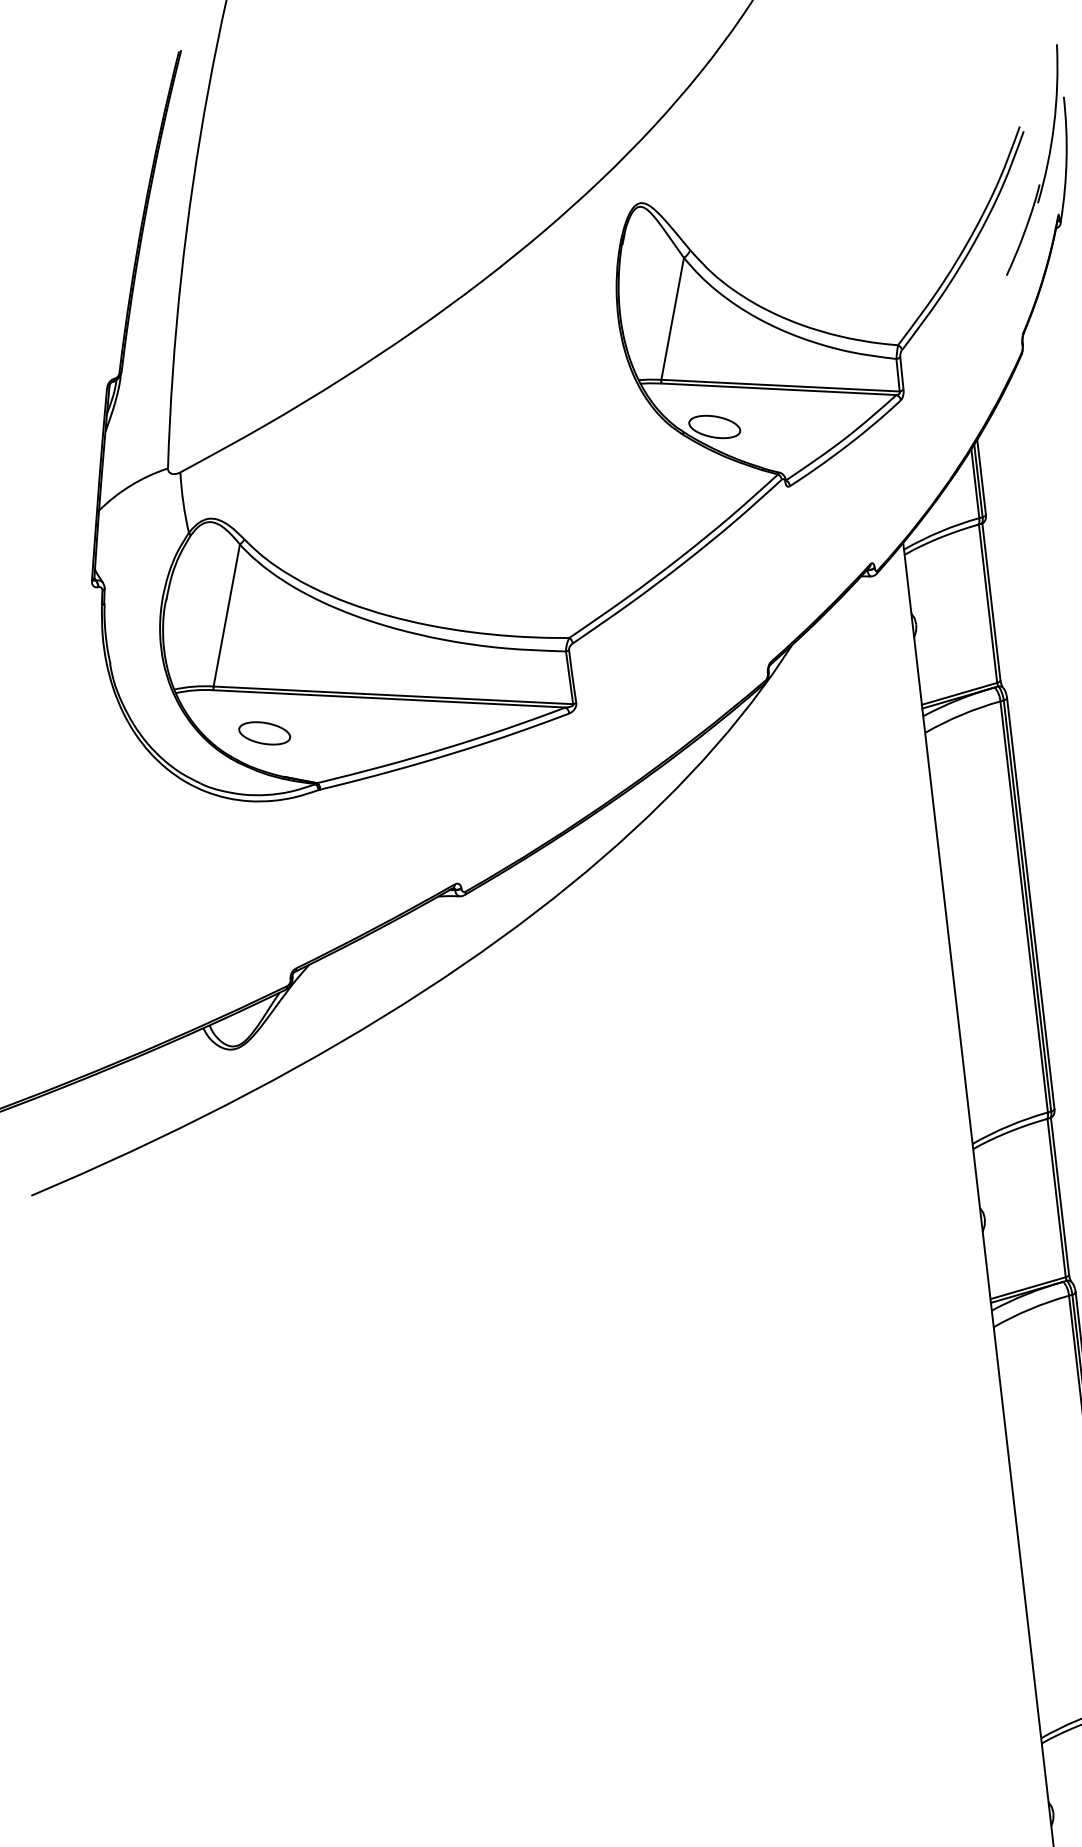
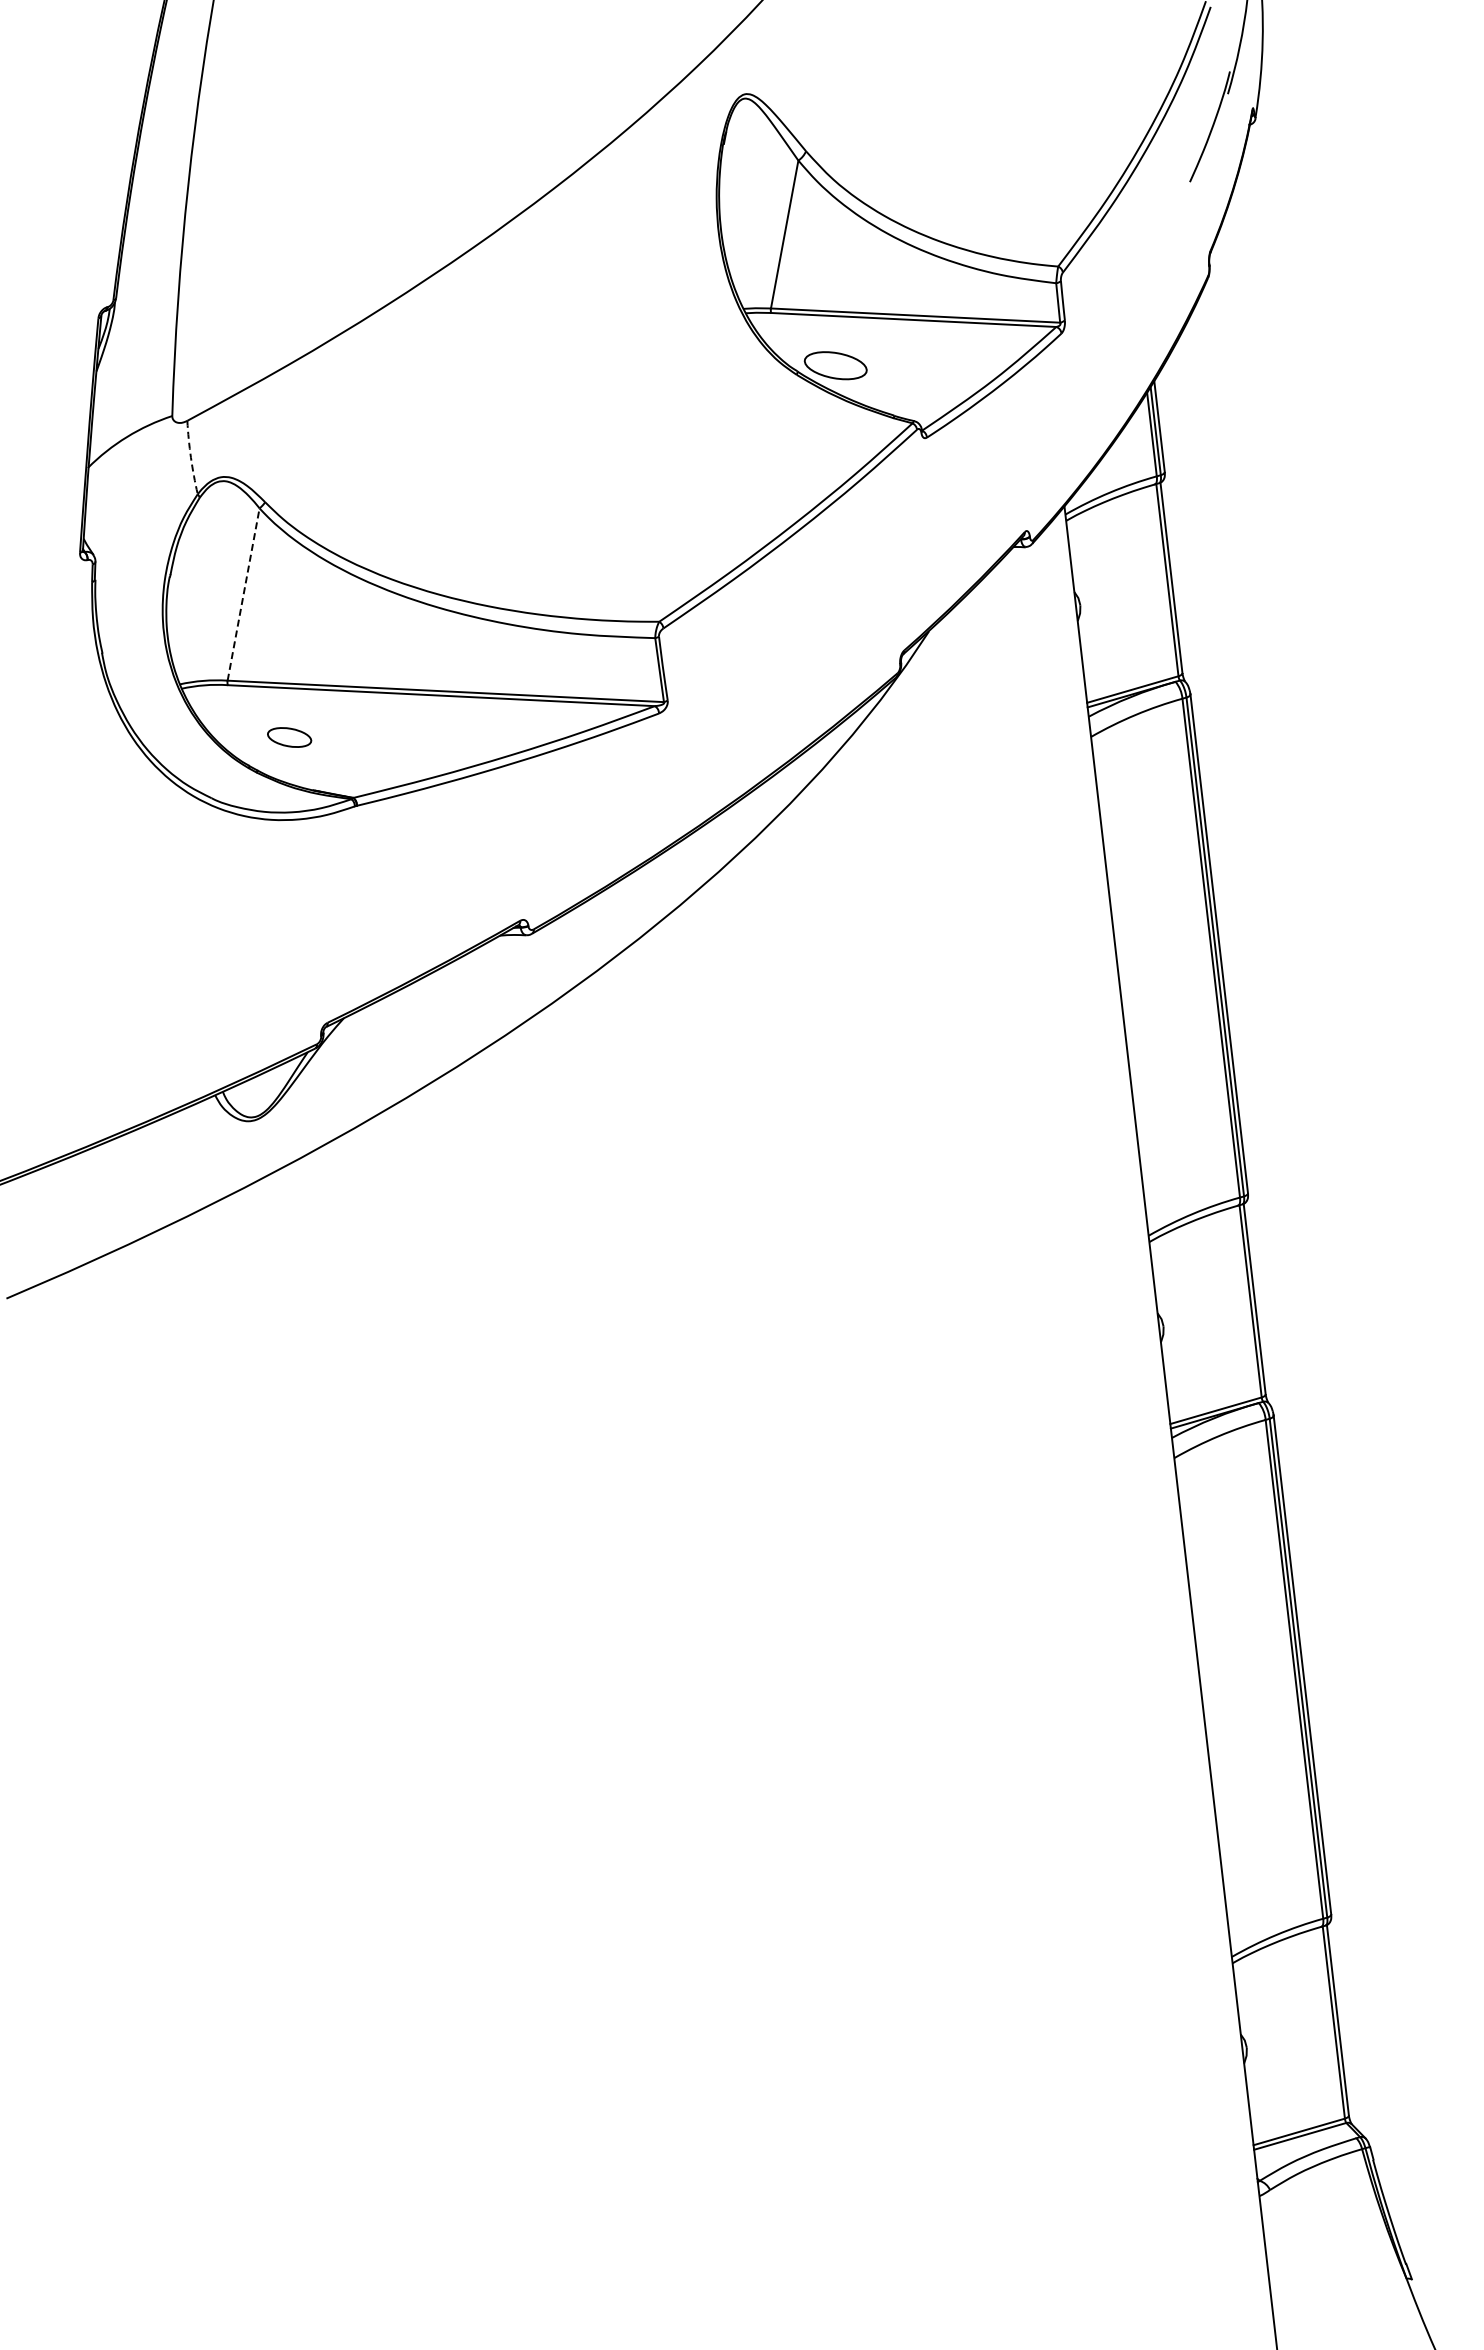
arc: (182, 502) -> (190, 457), solid -> dashed
line: (226, 615) -> (243, 594), solid -> dashed
part: (264, 733) -> (289, 737), size x0.7

